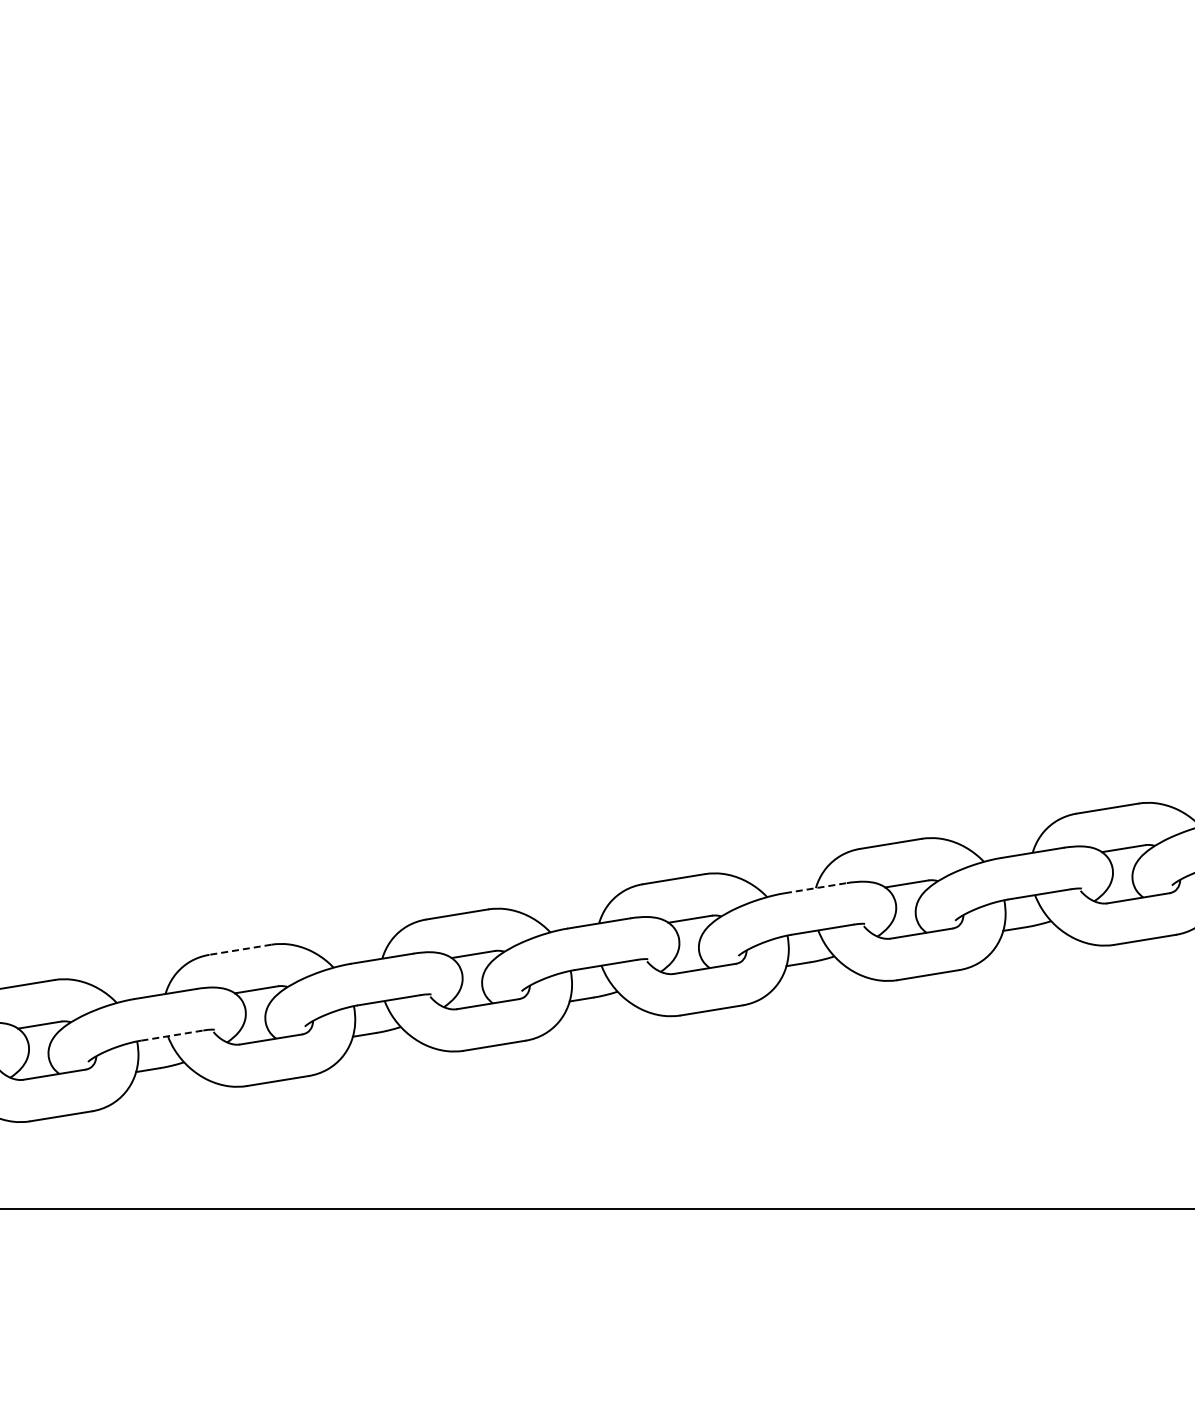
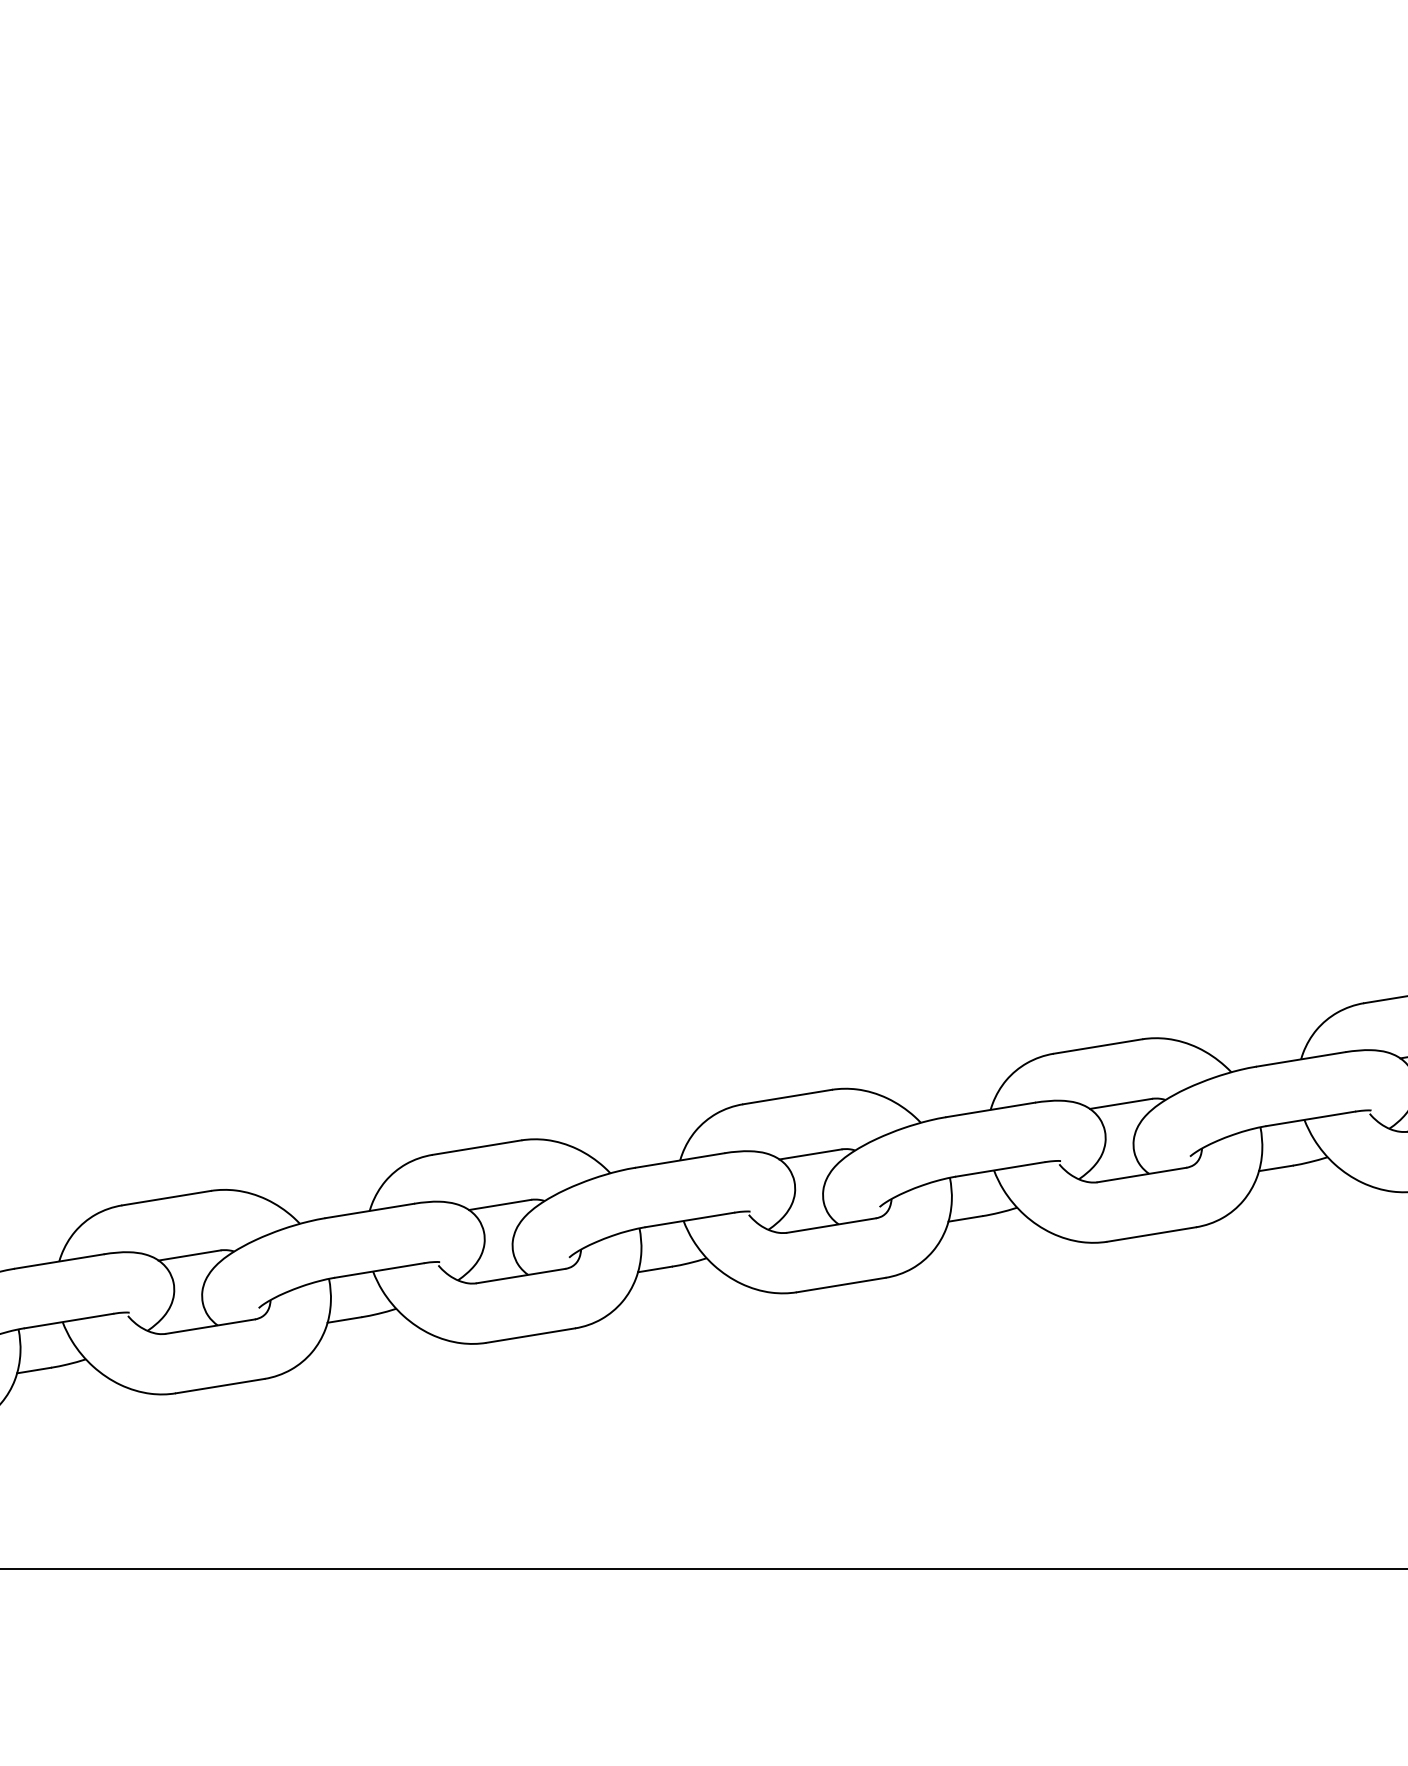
line: (816, 888) -> (991, 1110), dashed -> solid
line: (240, 949) -> (166, 1197), dashed -> solid
line: (172, 1035) -> (69, 1320), dashed -> solid

